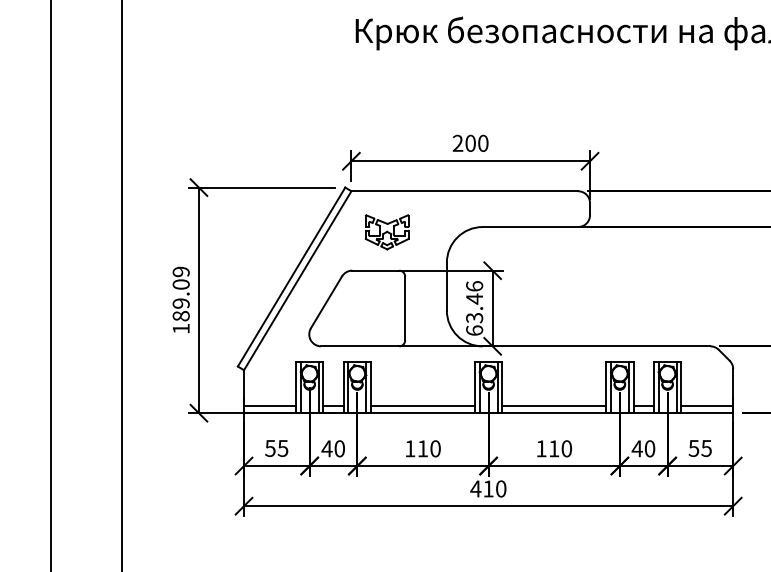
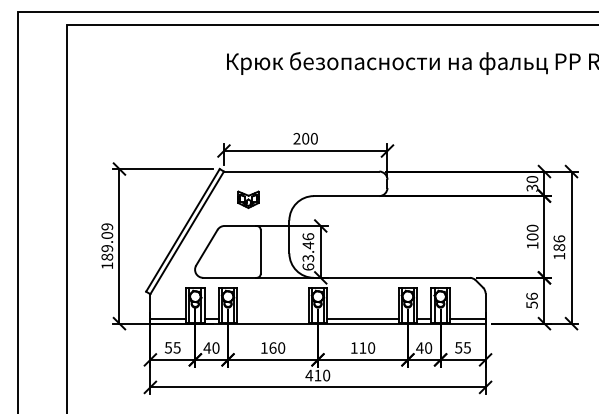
part: (387, 232) -> (248, 199), size x0.7
line: (422, 405) -> (272, 318), removed
text: (422, 447) -> (272, 347), 110 -> 160

